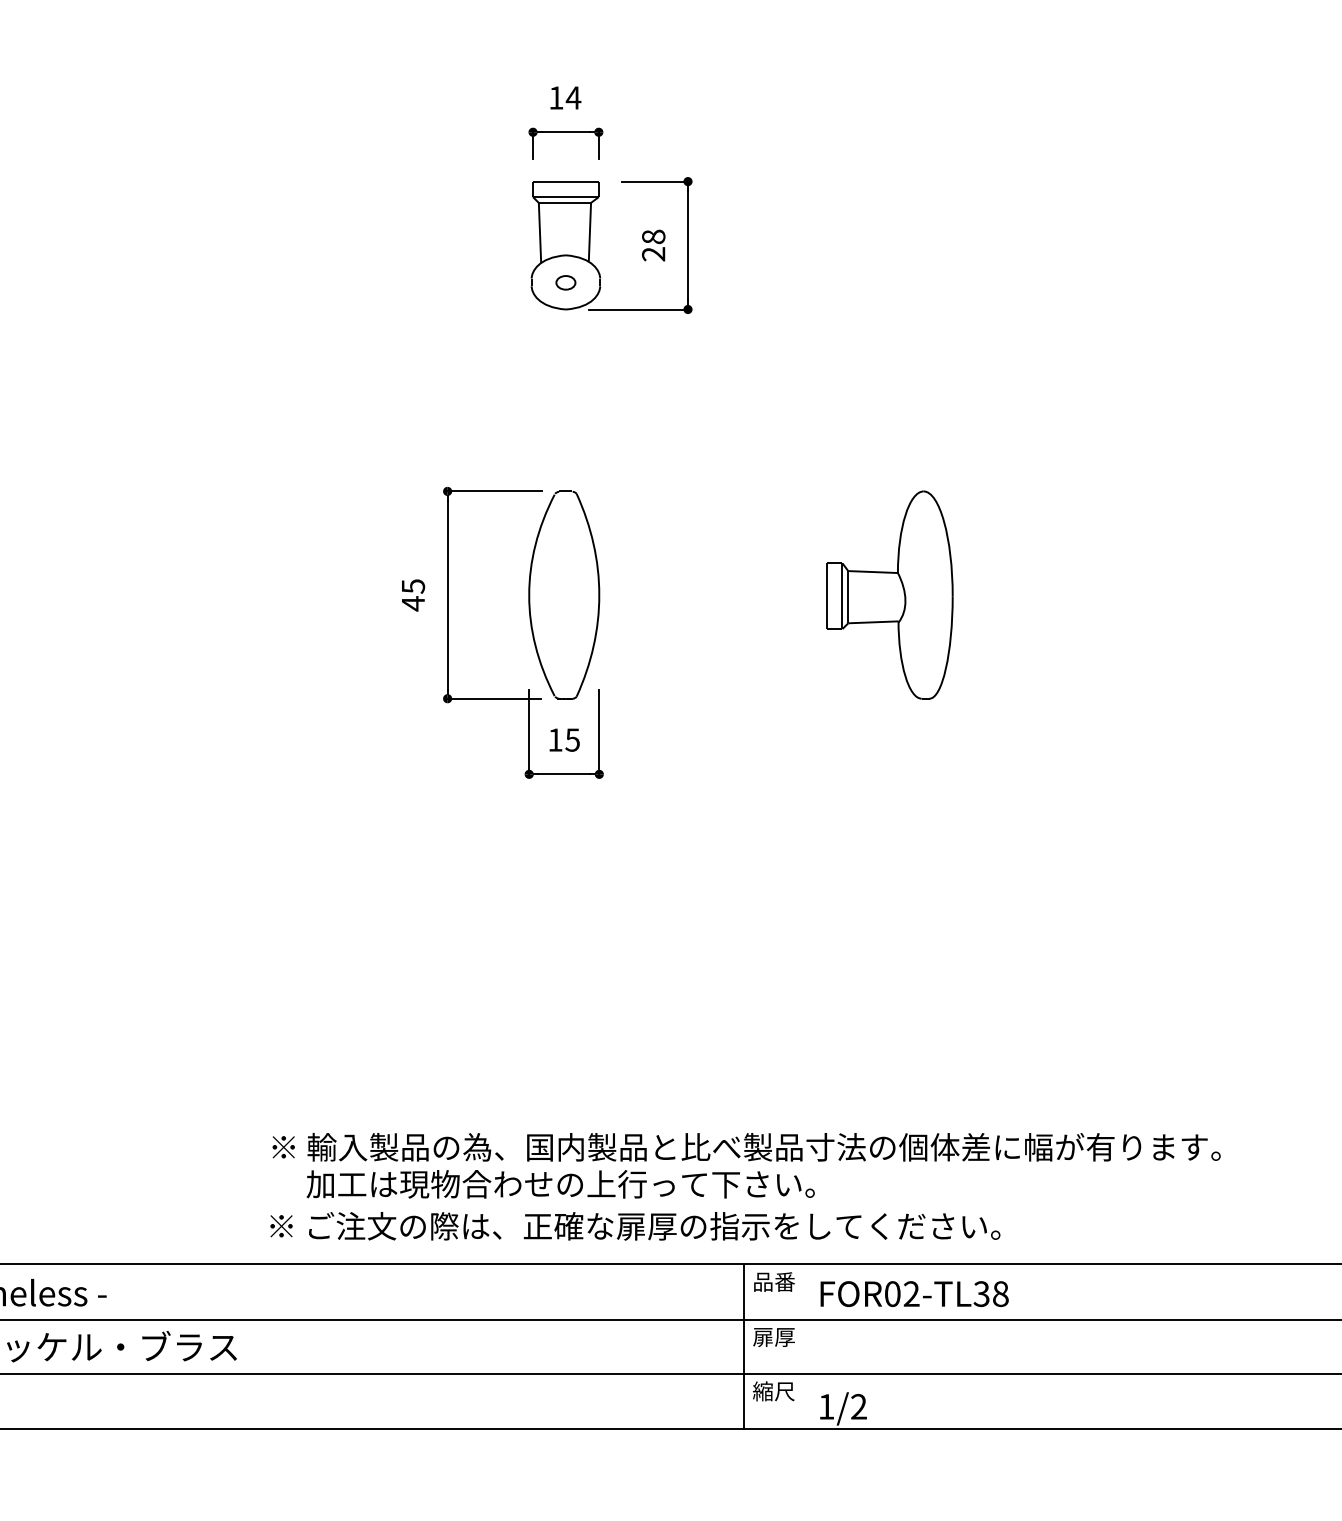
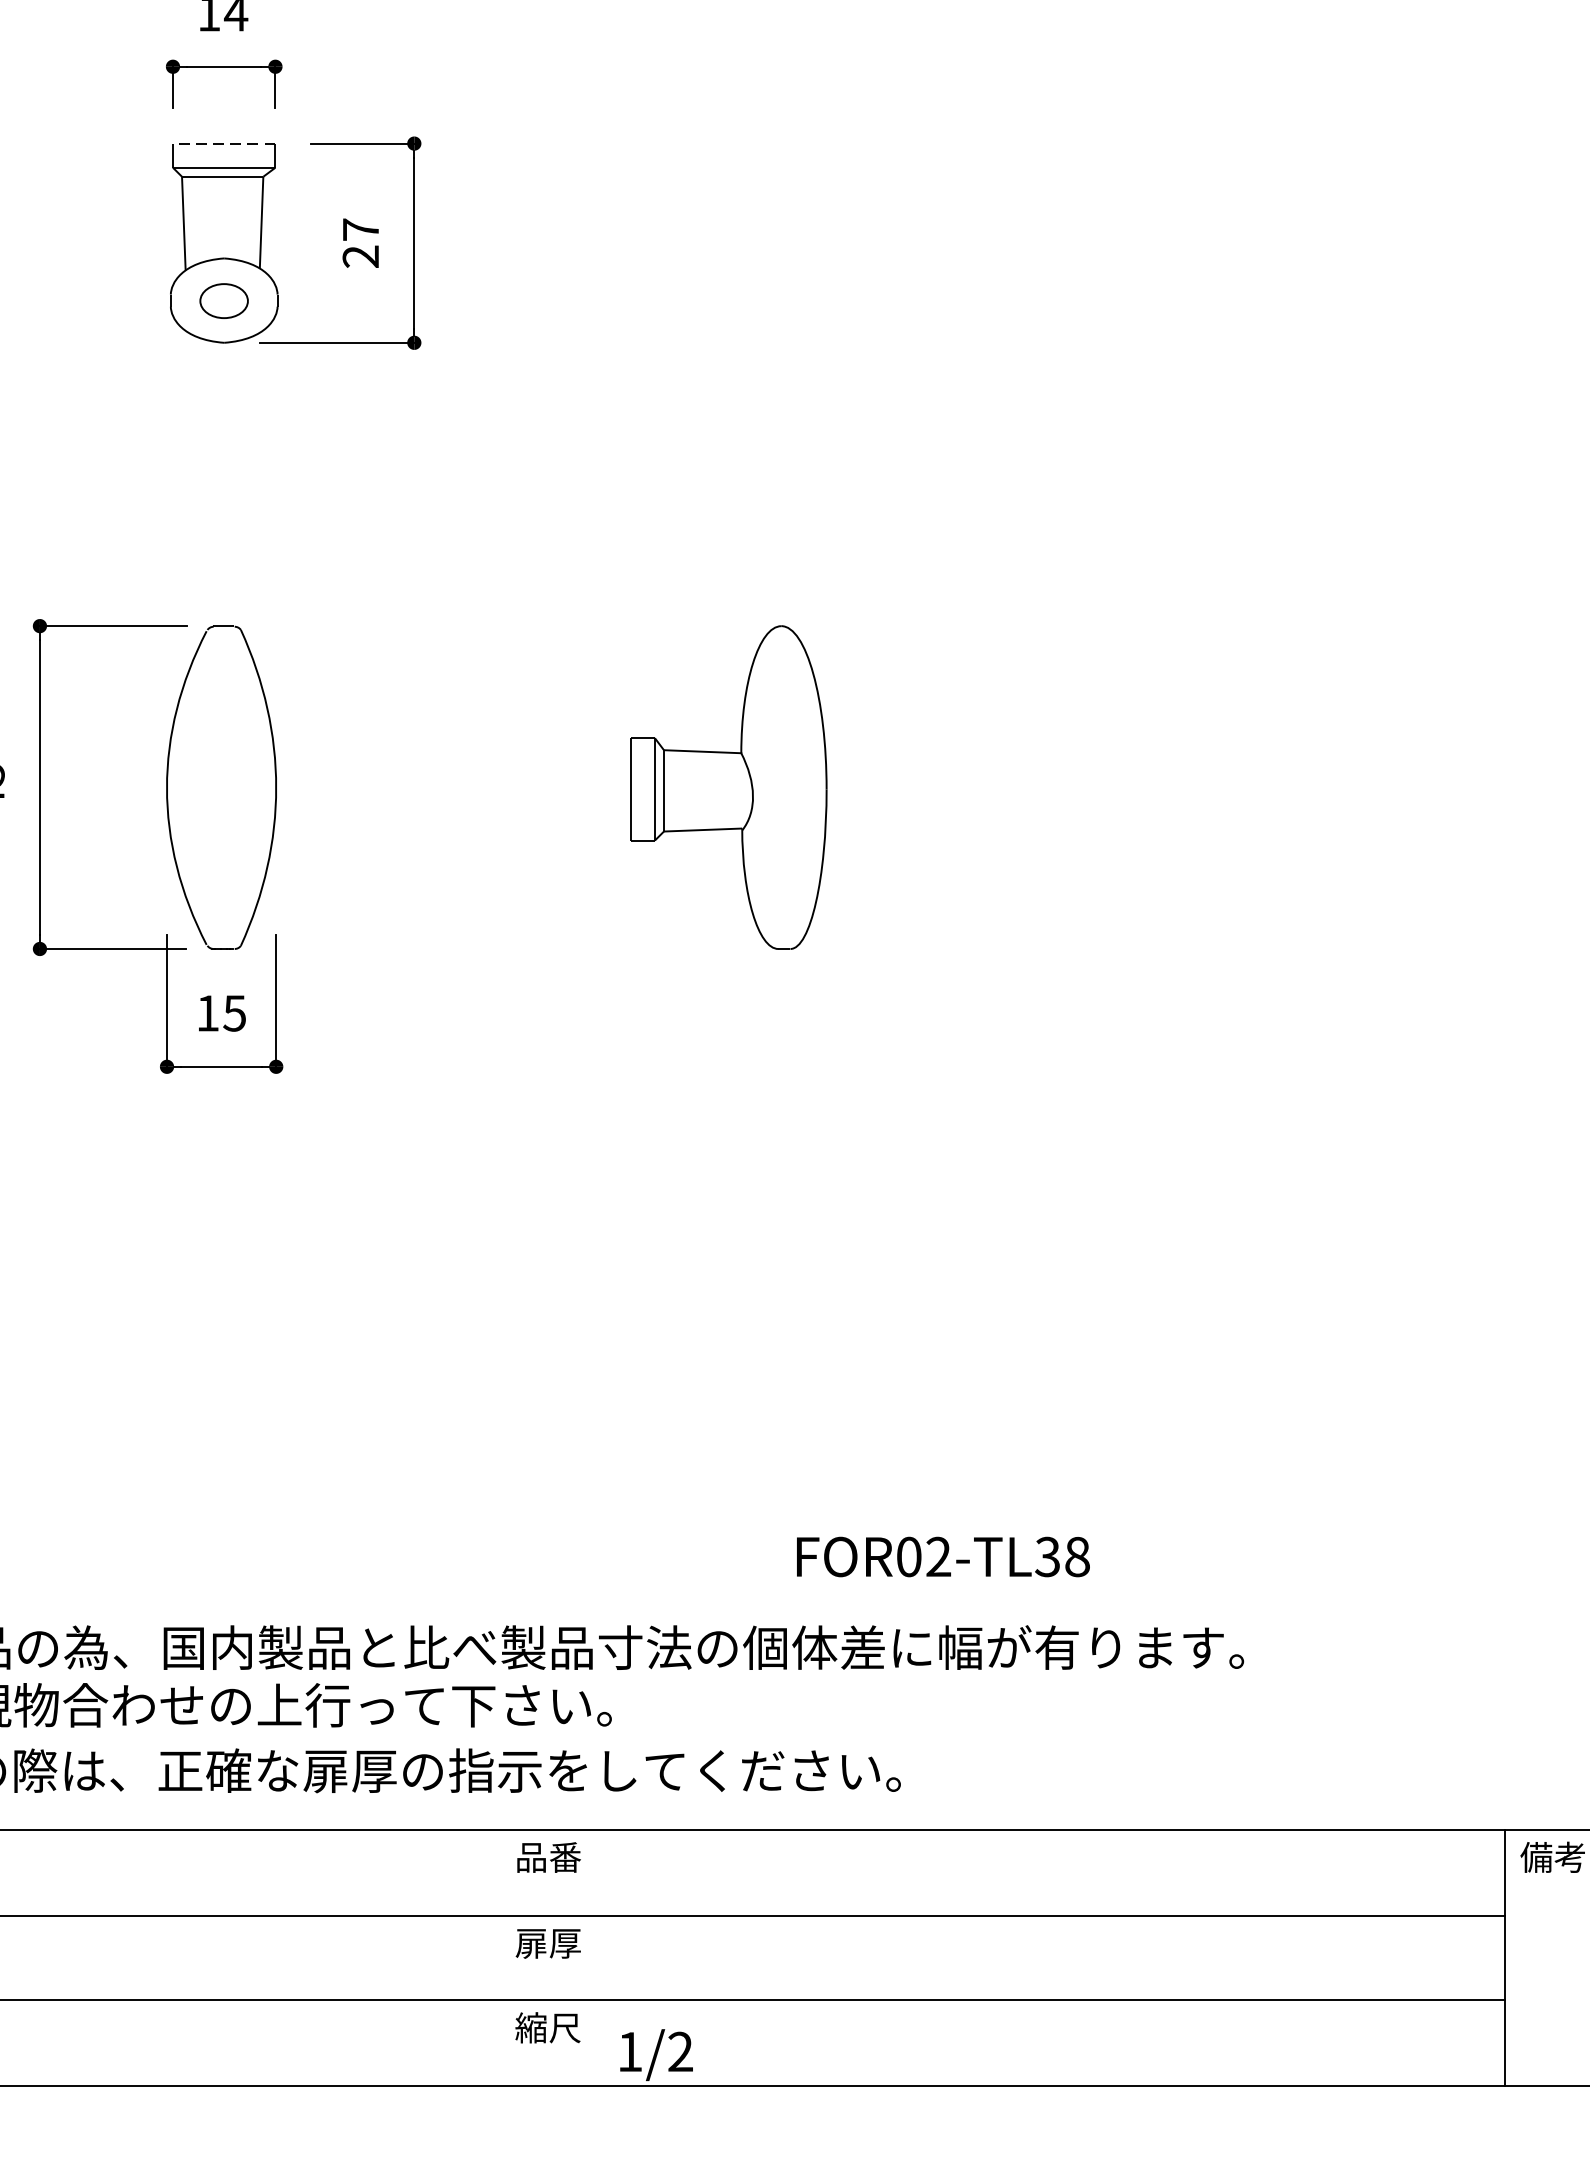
line: (565, 181) -> (223, 143), solid -> dashed
text: (653, 236) -> (360, 229), 28 -> 27
part: (565, 282) -> (223, 300), size x1.6
text: (914, 1293) -> (943, 1556), moved
line: (744, 1346) -> (502, 1957), removed

